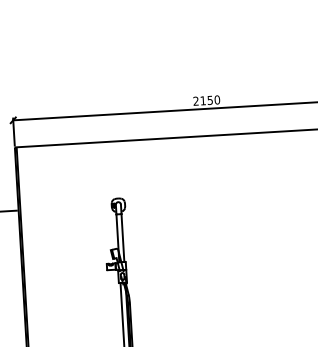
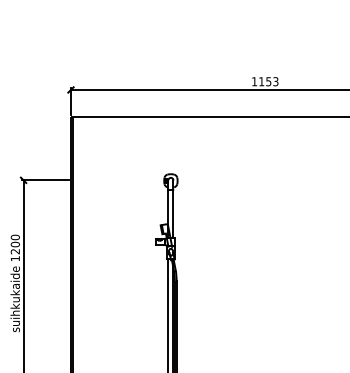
text: (206, 100) -> (265, 81), 2150 -> 1153

